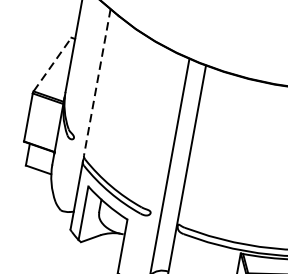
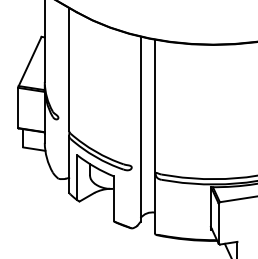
line: (52, 64) -> (30, 61), dashed -> solid
line: (97, 82) -> (69, 69), dashed -> solid

